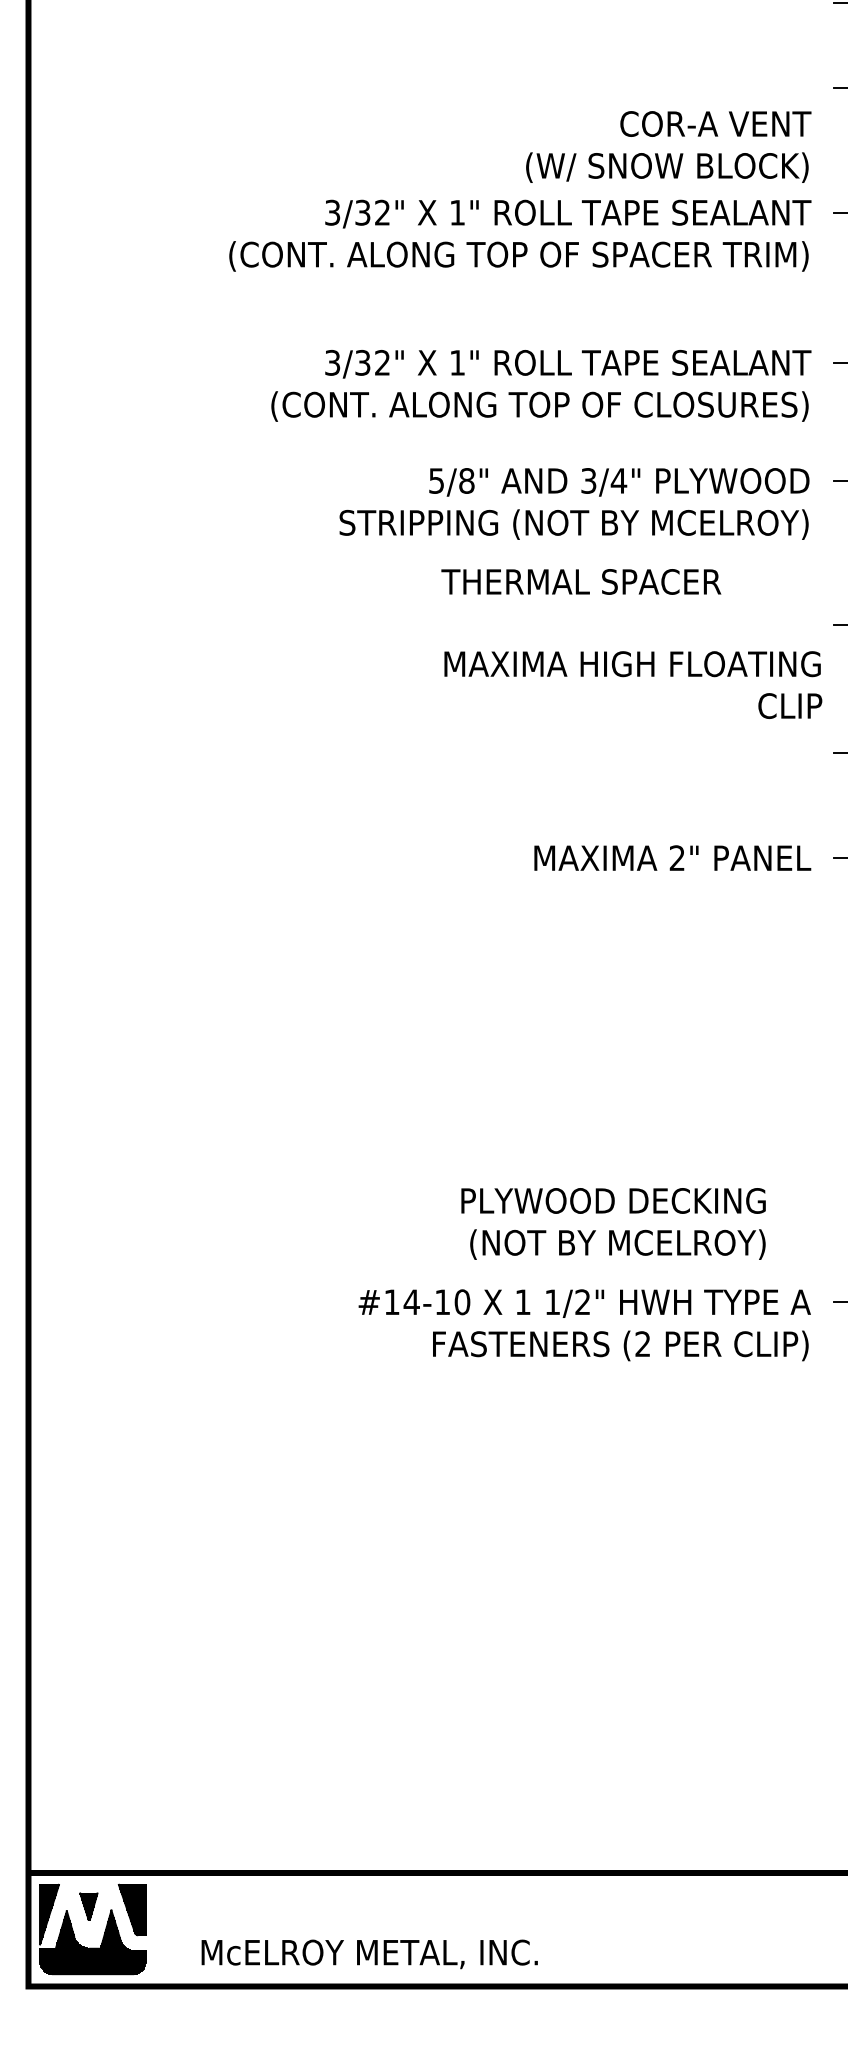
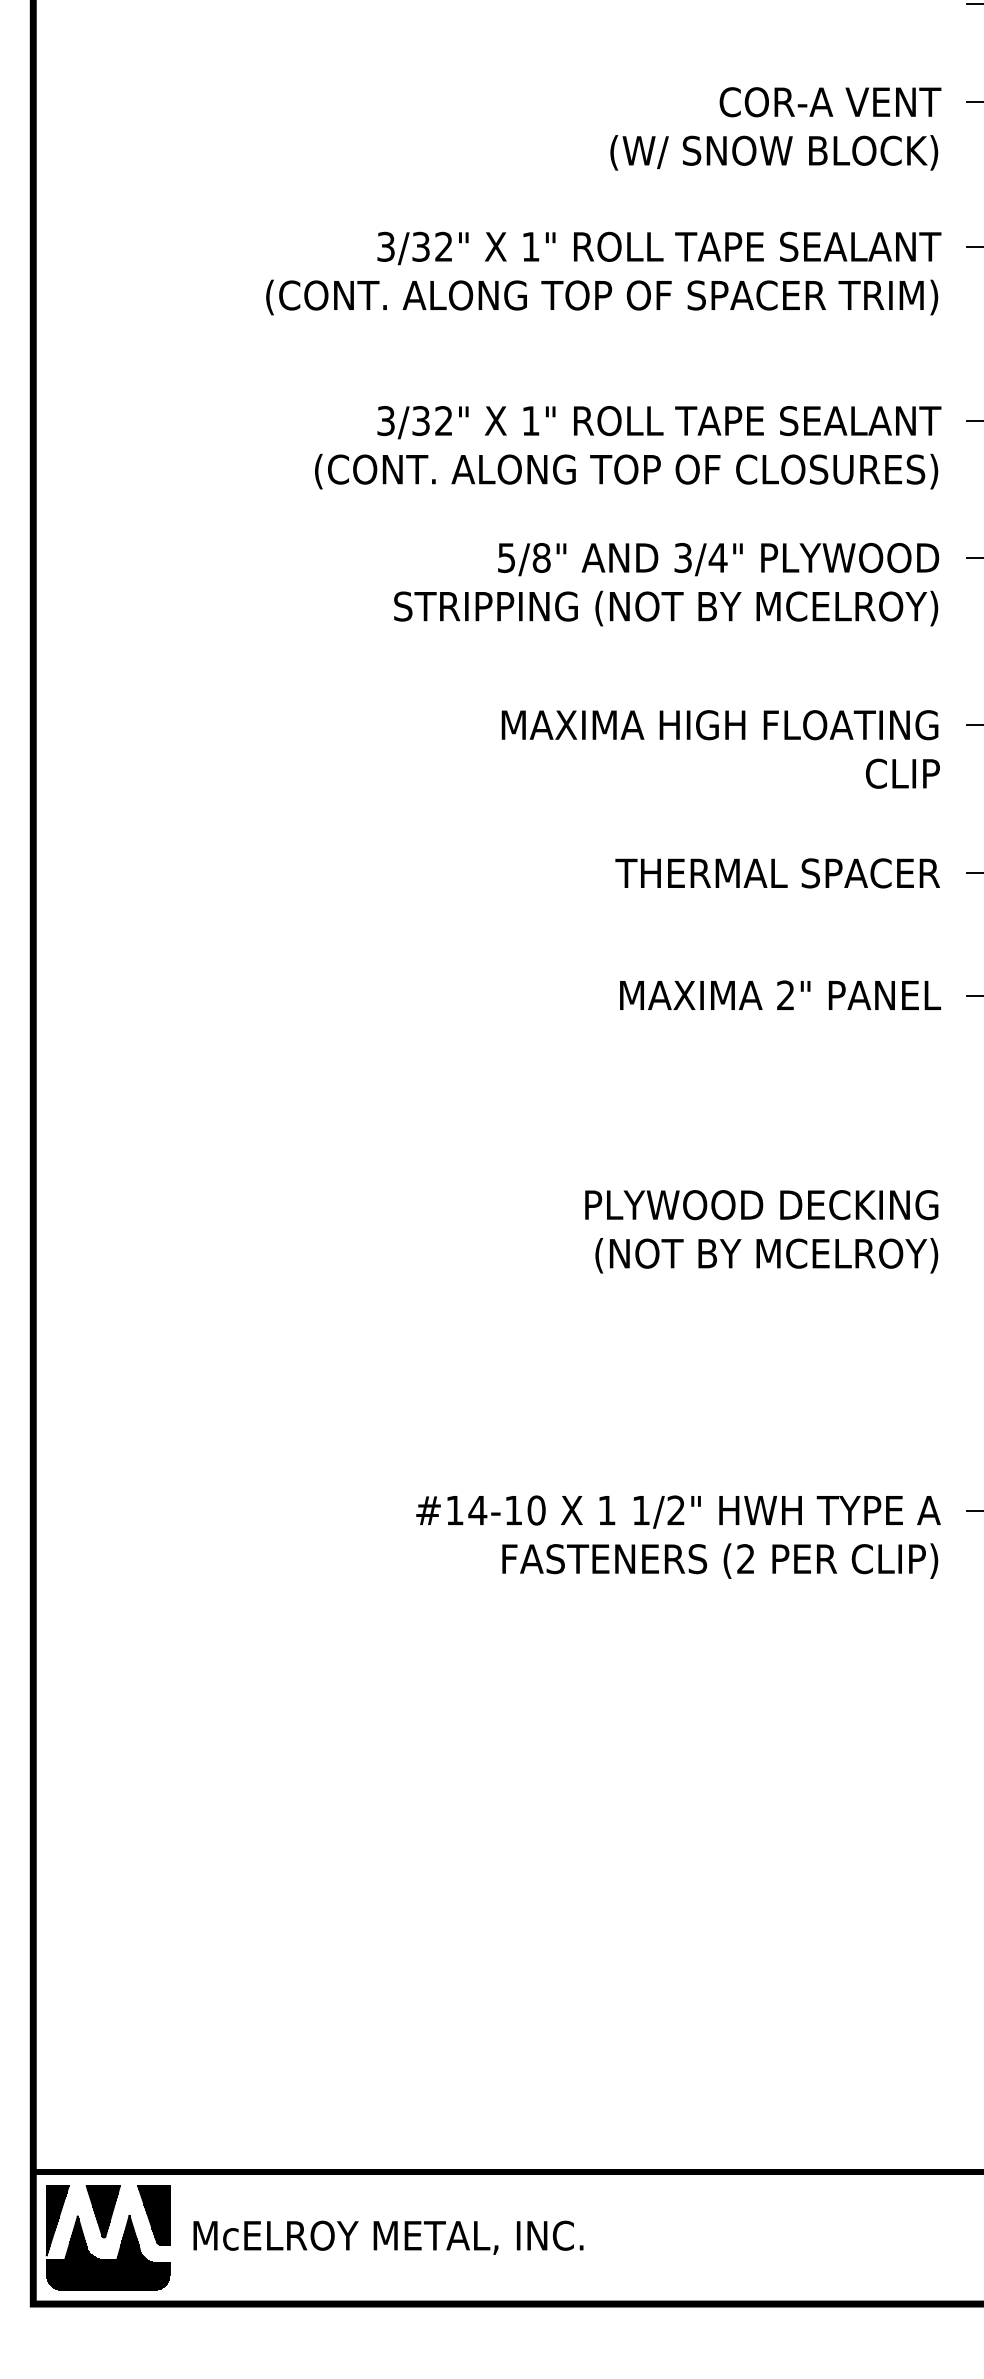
text: (668, 146) -> (775, 128), moved
text: (581, 581) -> (777, 872), moved
text: (633, 684) -> (721, 748), moved
text: (613, 1223) -> (761, 1231), moved
part: (88, 1906) -> (102, 2211), size x1.67
text: (369, 1954) -> (388, 2237), moved

